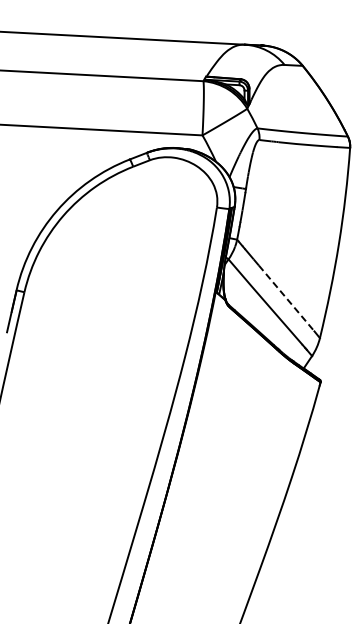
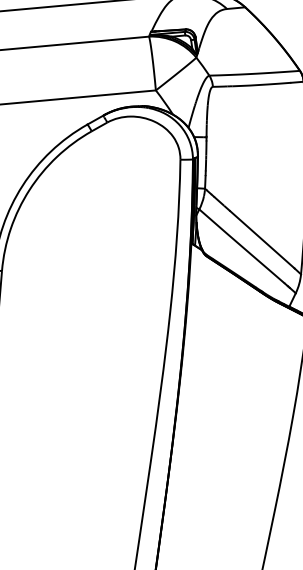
line: (286, 298) -> (262, 239), dashed -> solid

